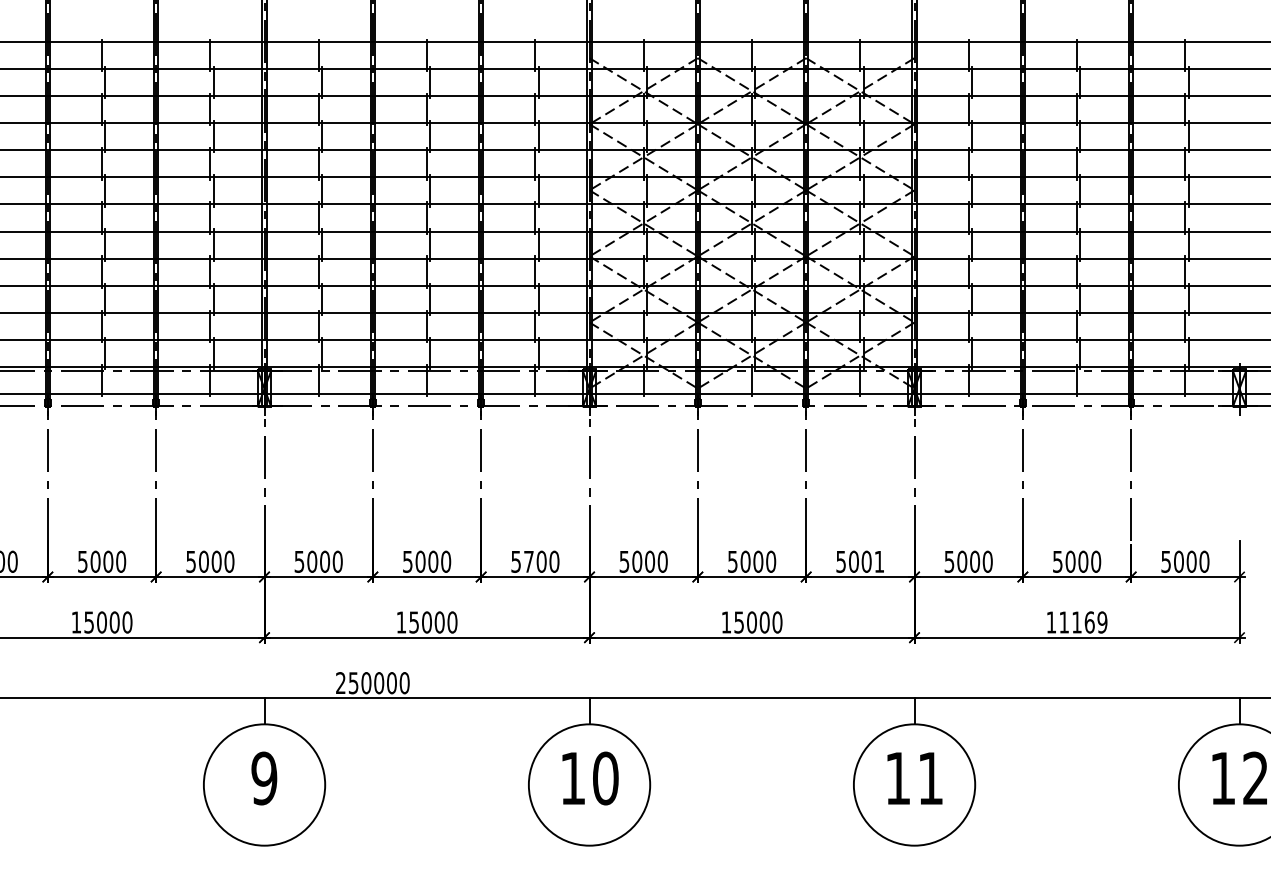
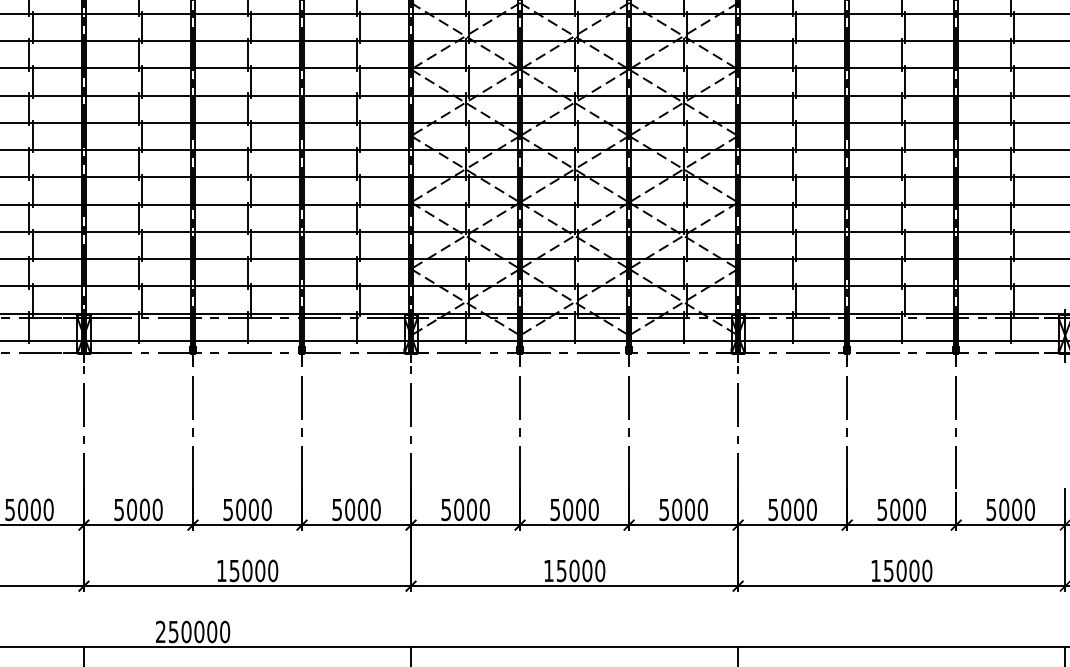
text: (528, 561) -> (349, 509), 5700 -> 5000
text: (879, 561) -> (702, 509), 5001 -> 5000
text: (1083, 622) -> (908, 570), 11169 -> 15000

